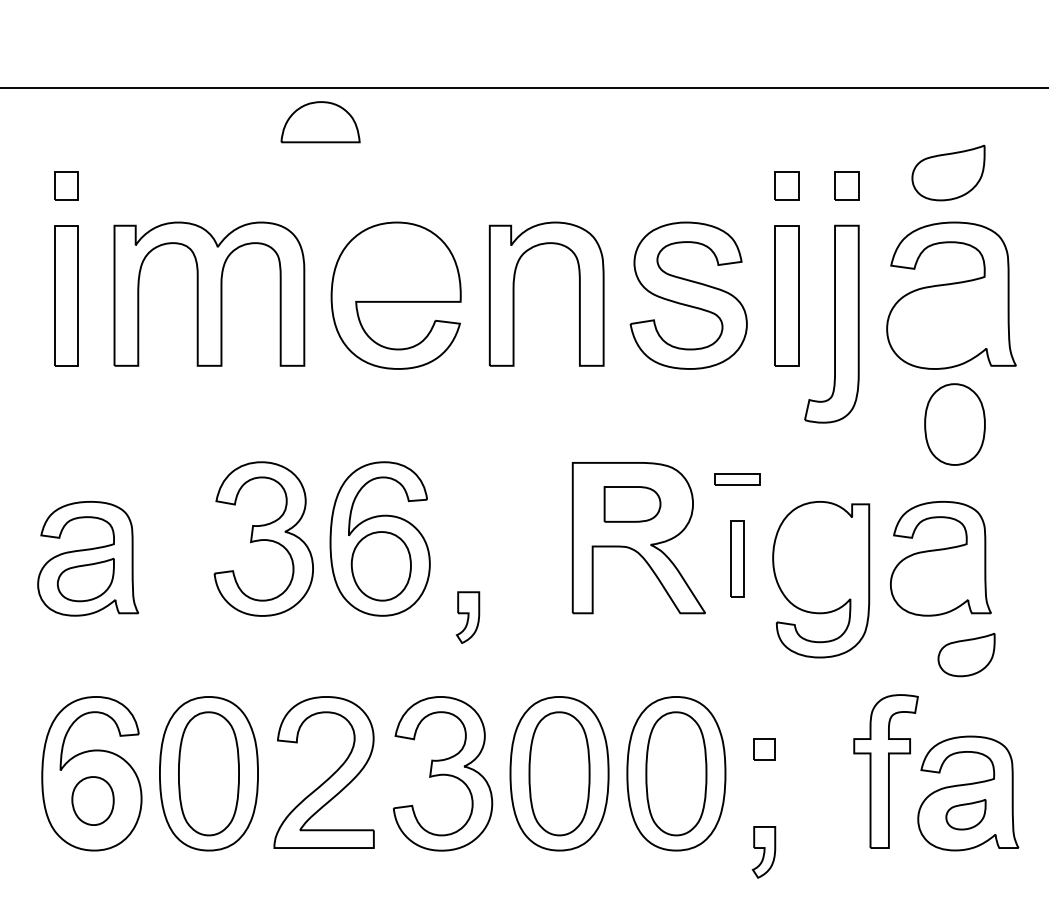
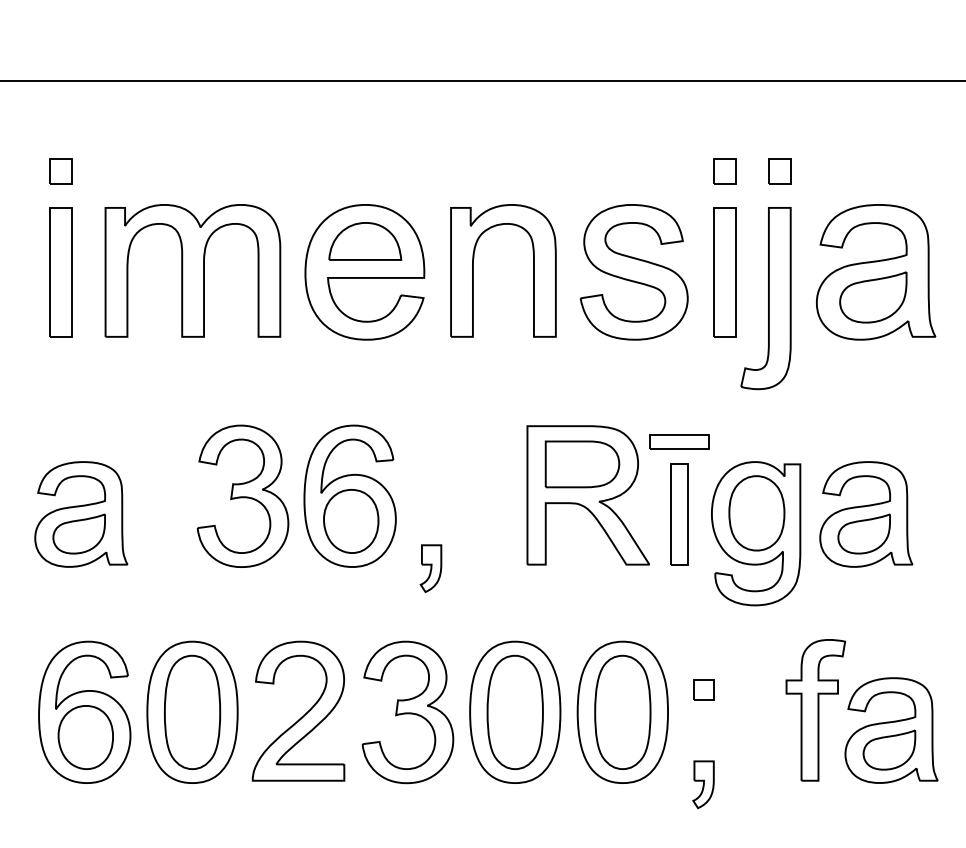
part: (320, 122) -> (365, 241), moved
part: (948, 172) -> (873, 296), moved
part: (954, 424) -> (756, 513), moved
part: (737, 479) -> (679, 441), size x1.43
part: (632, 504) -> (582, 464), size x1.43
part: (737, 558) -> (679, 514), size x1.43
part: (966, 655) -> (864, 534), moved
part: (92, 800) -> (85, 737), size x1.43
part: (965, 814) -> (888, 749), size x1.43

